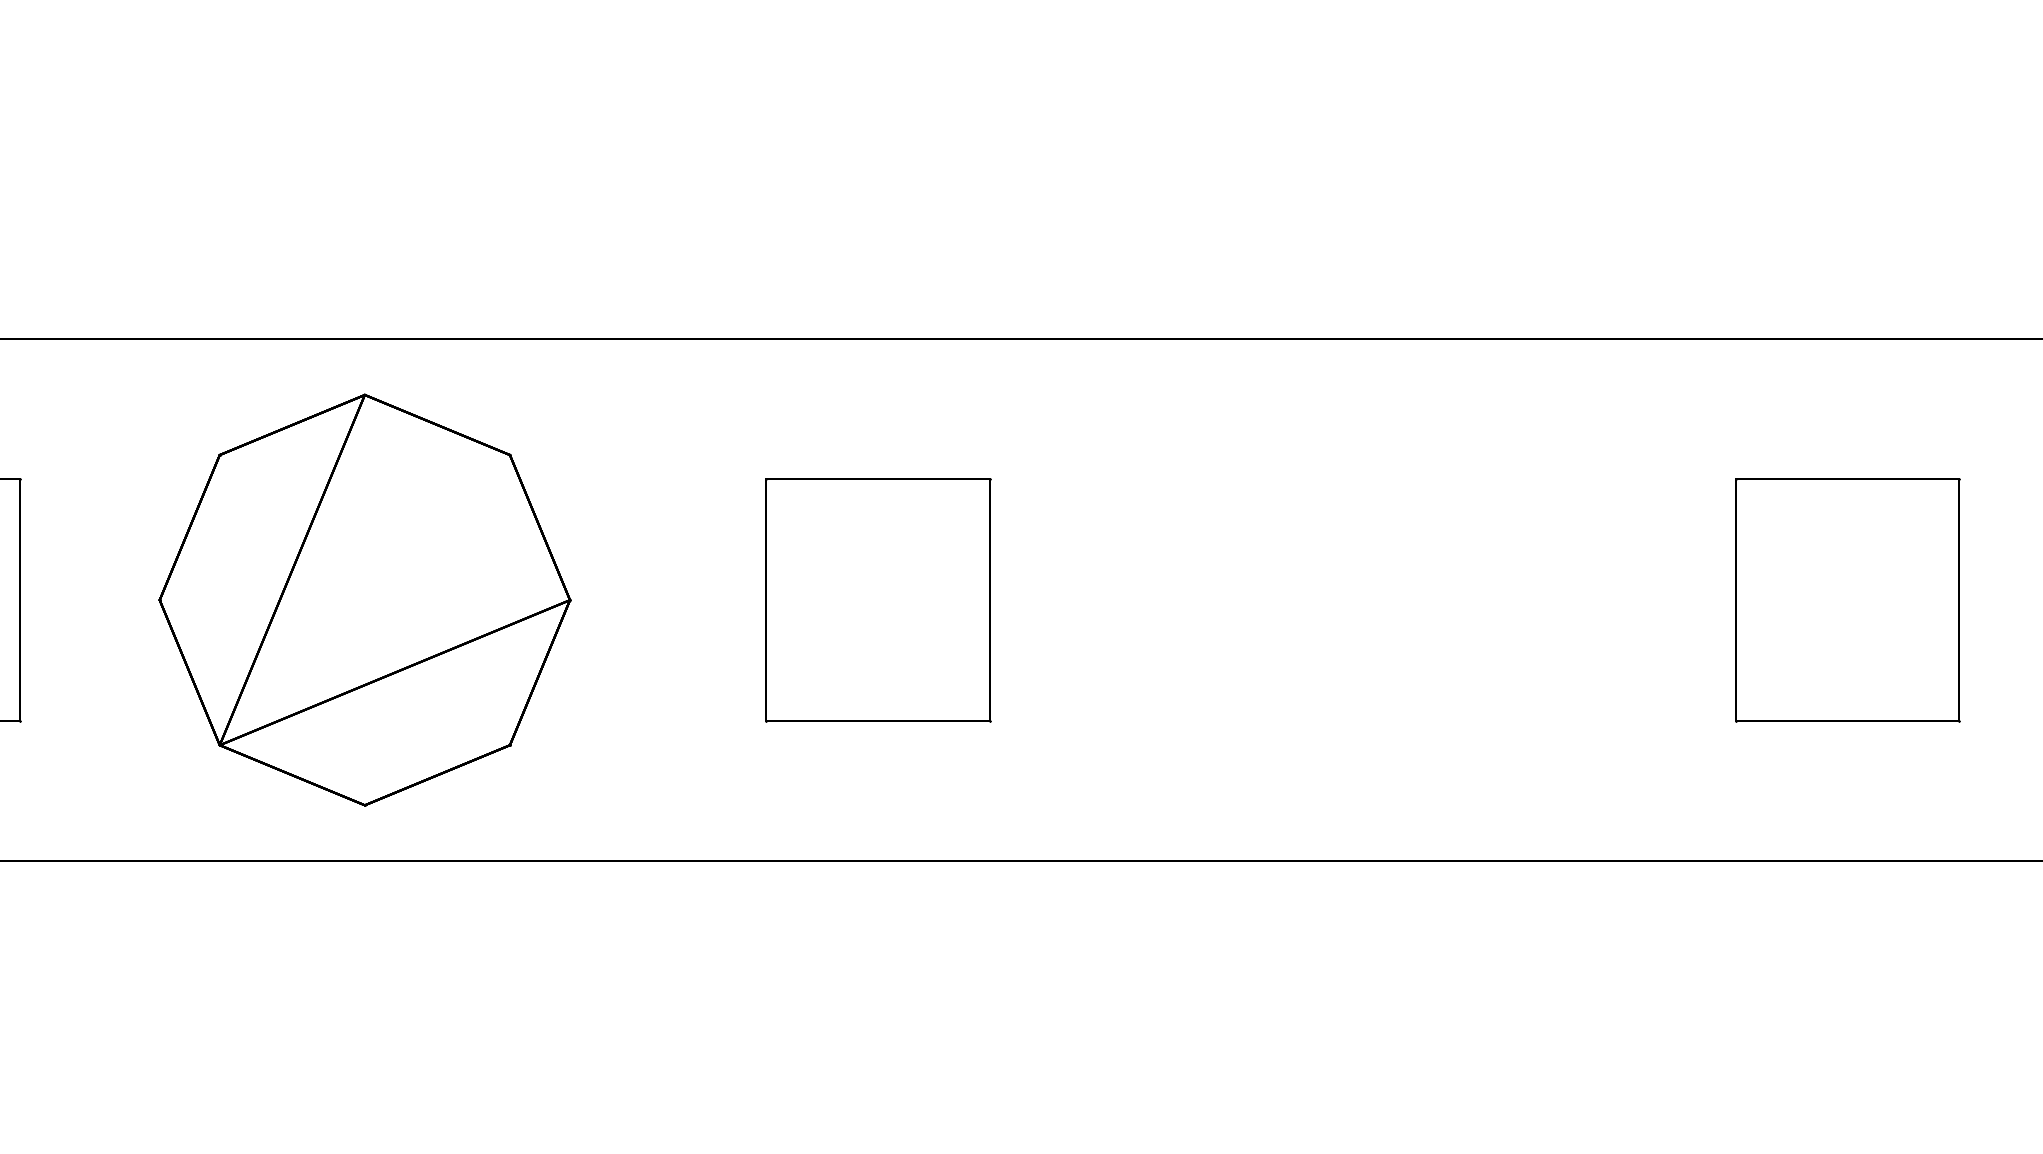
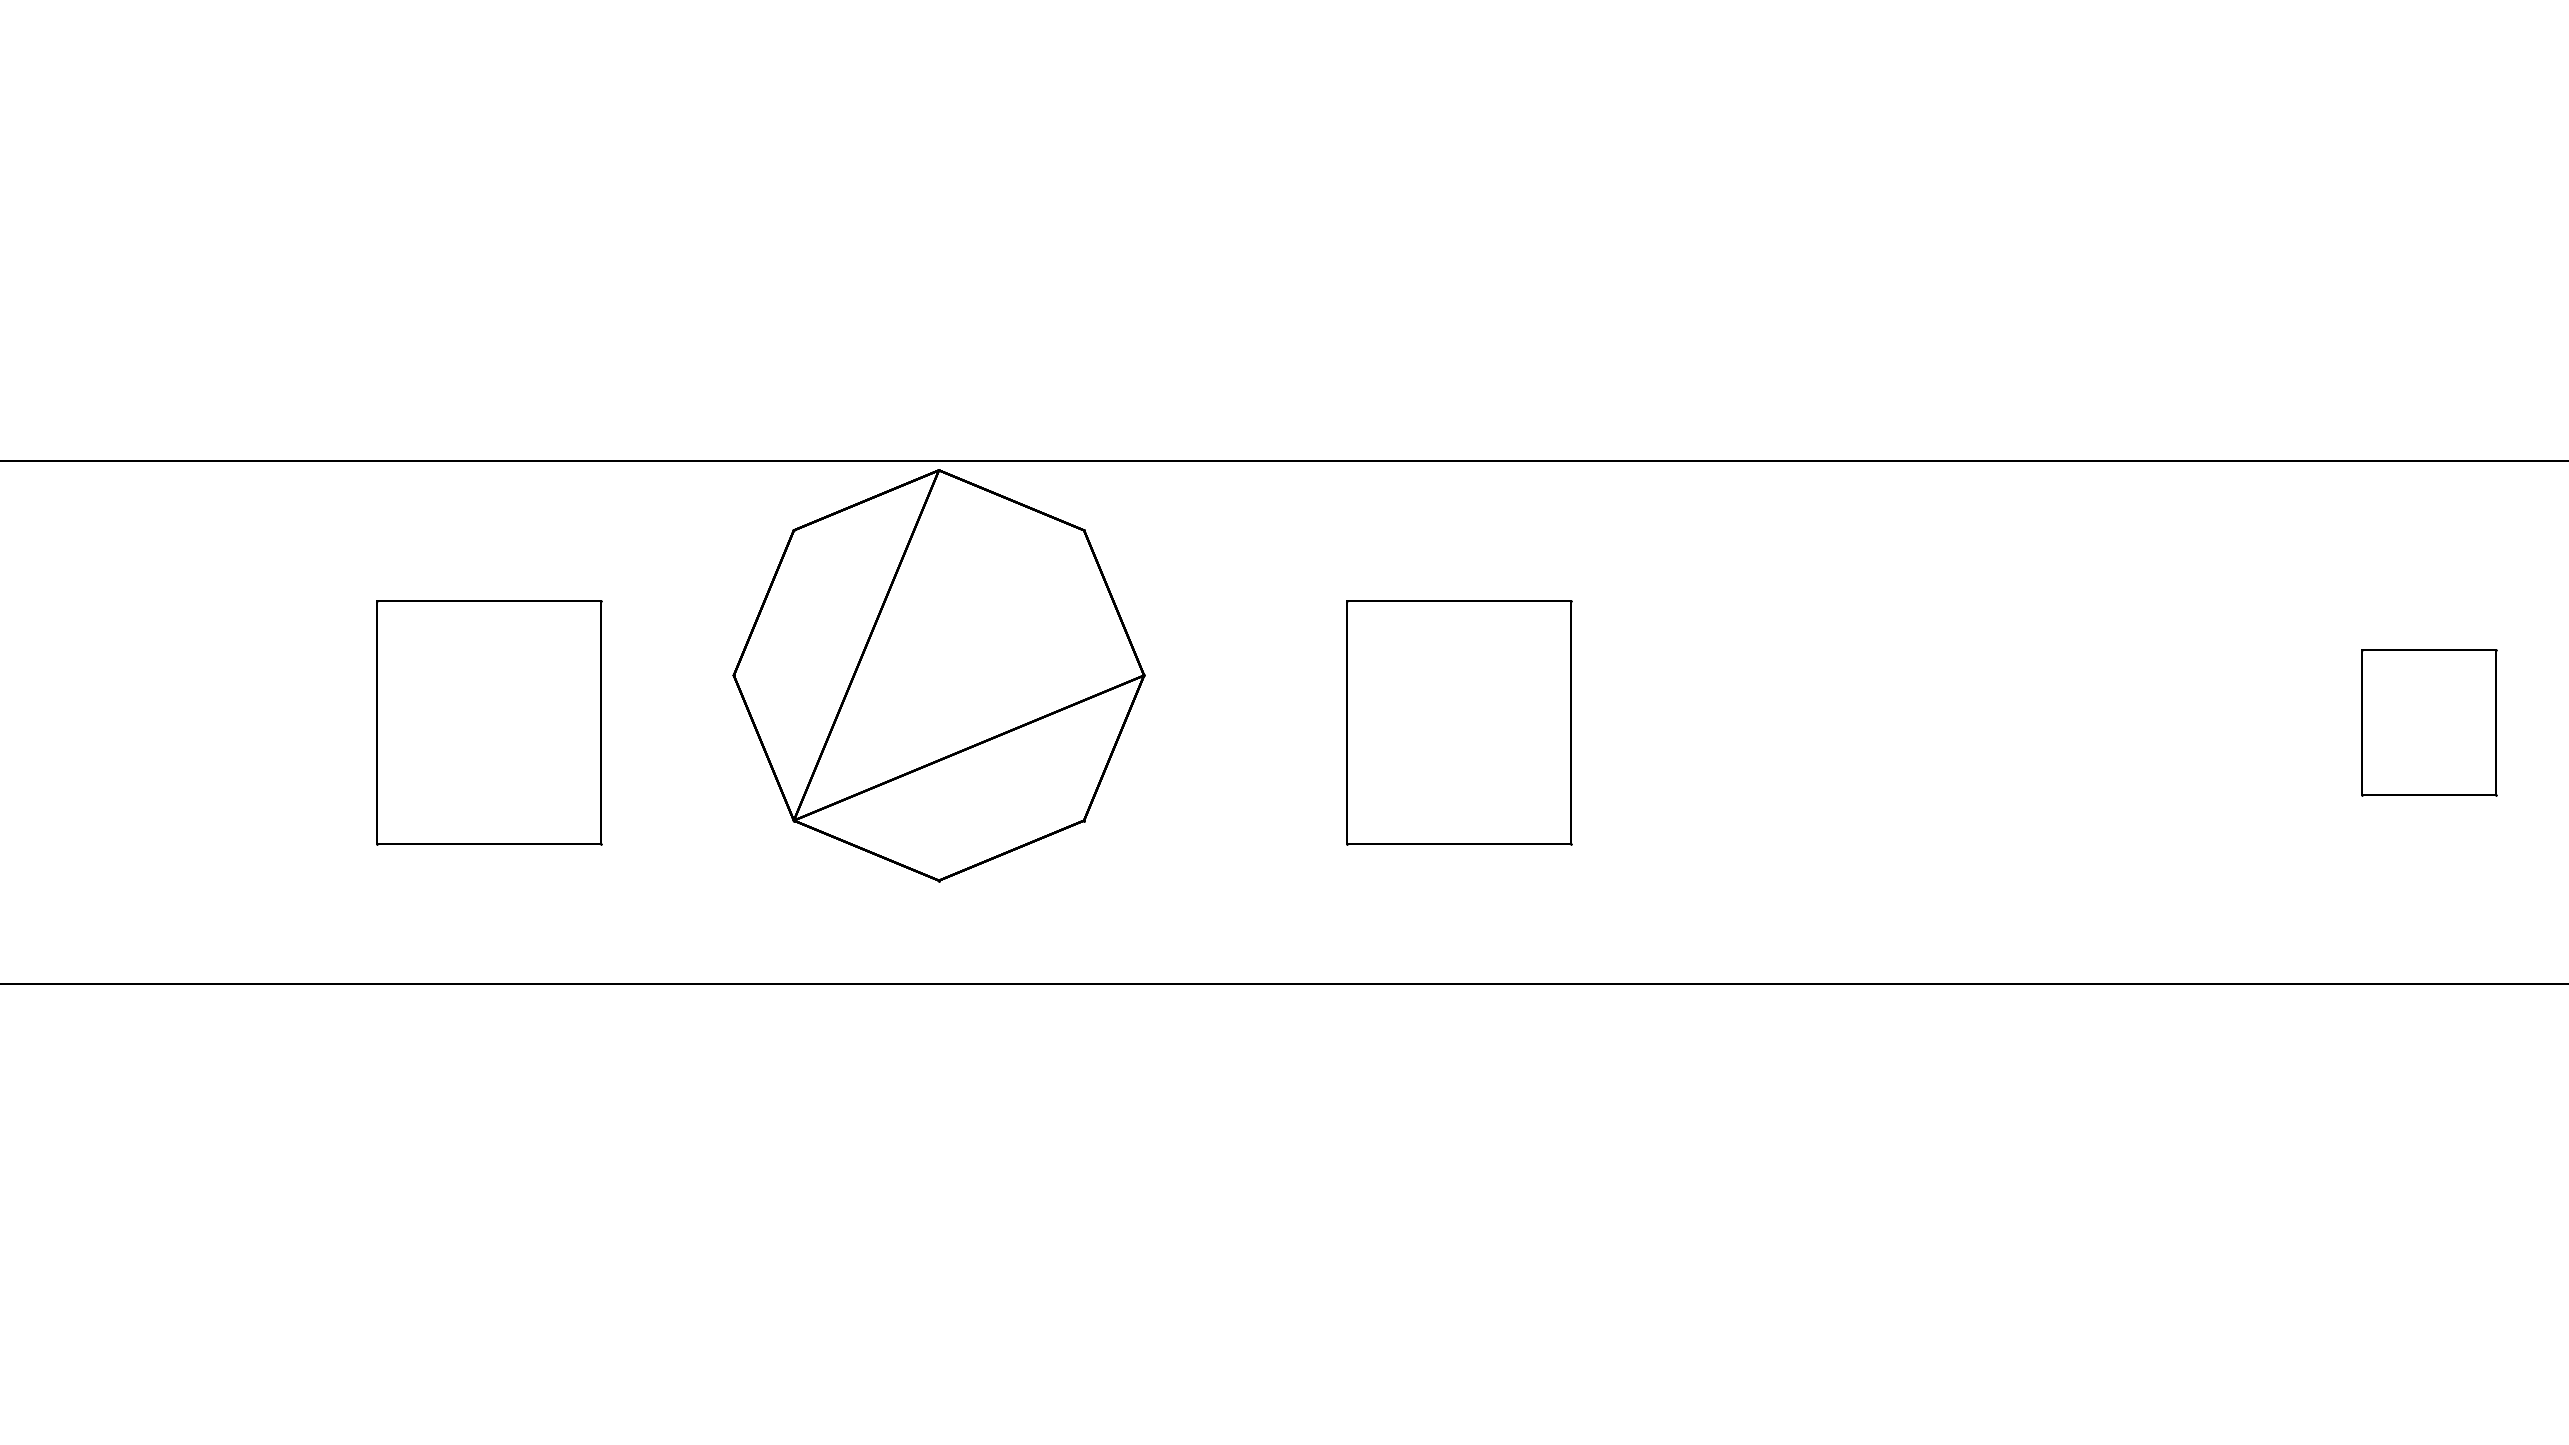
part: (364, 600) -> (938, 675), moved
part: (1848, 600) -> (2429, 722), size x0.6

